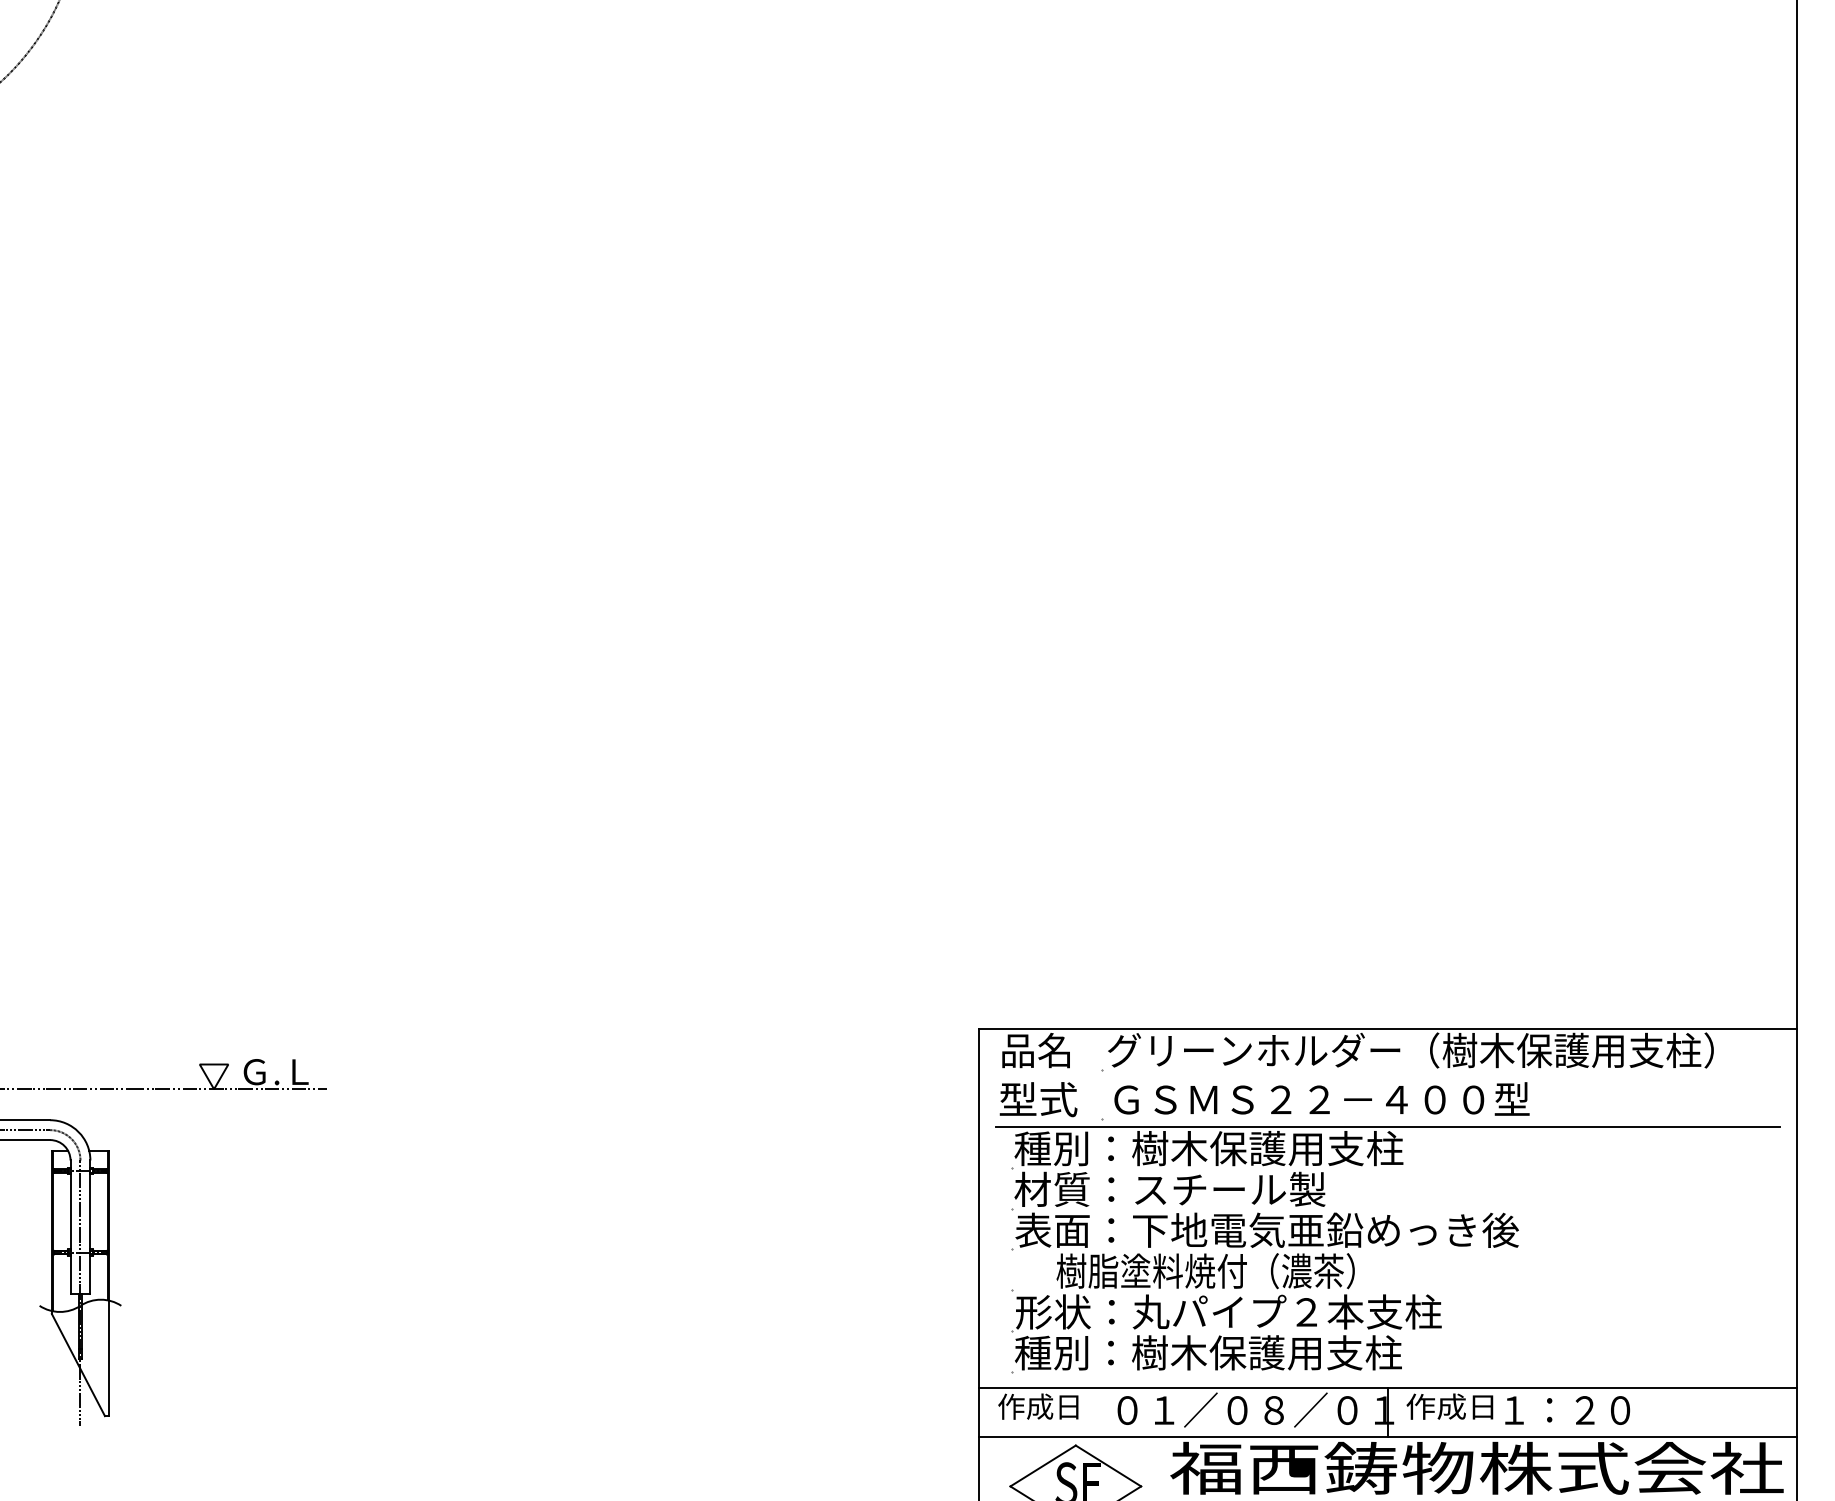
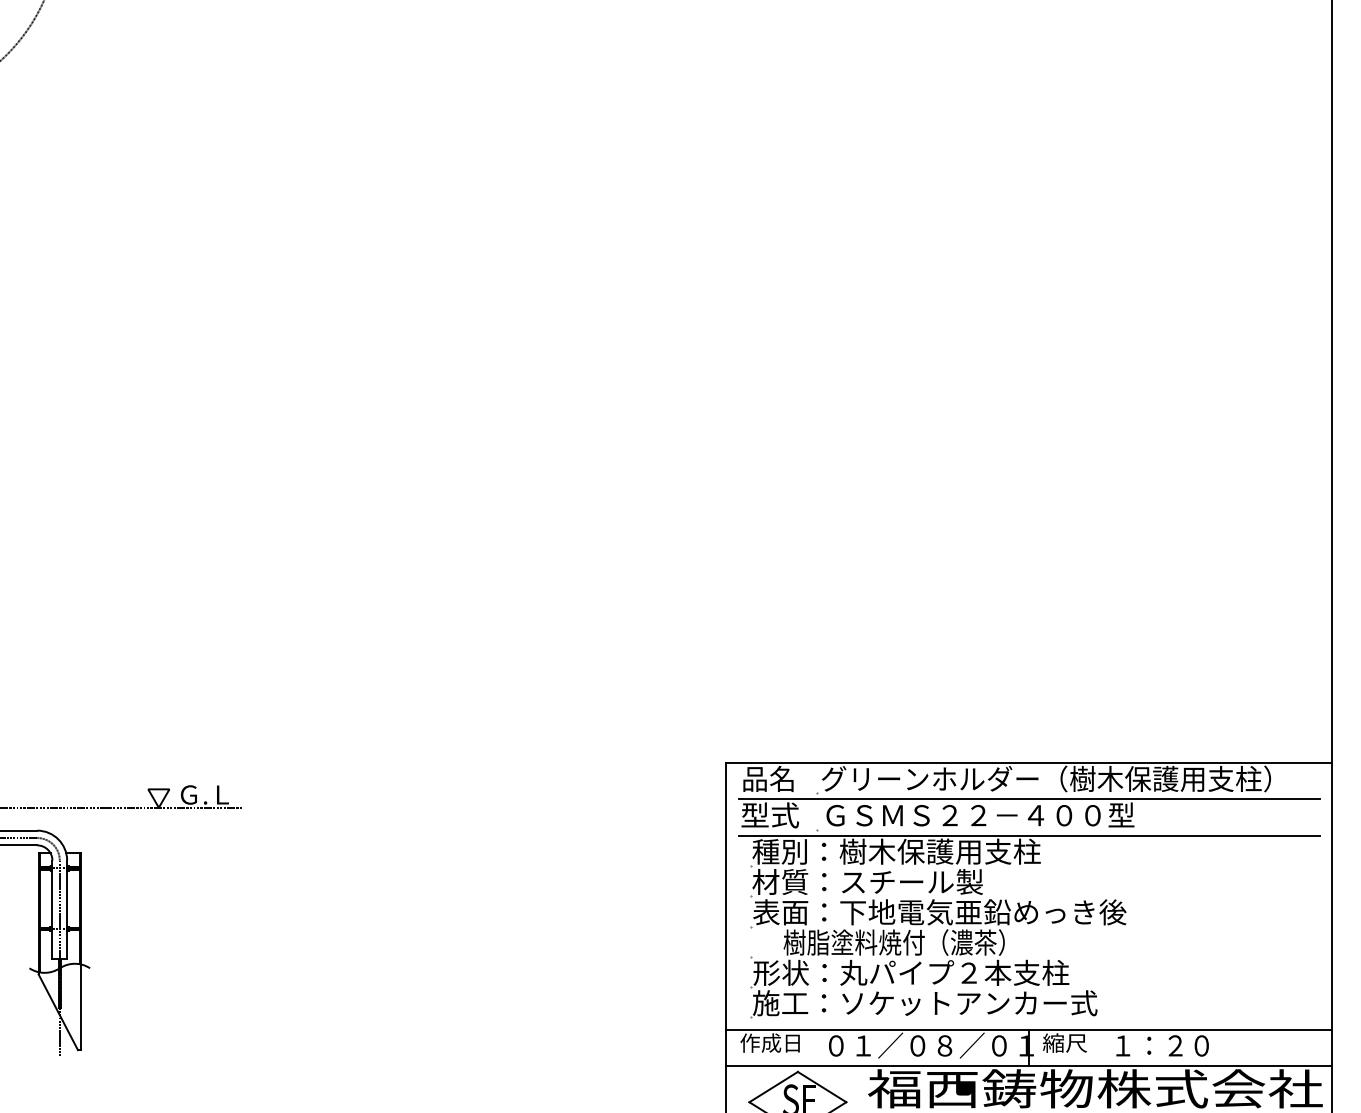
line: (1388, 1078) -> (1029, 799), added
text: (1246, 1353) -> (924, 1003), 種別：樹木保護用支柱 -> 施工：ソケットアンカー式
text: (1450, 1405) -> (1075, 1042), 作成日 -> 縮尺

